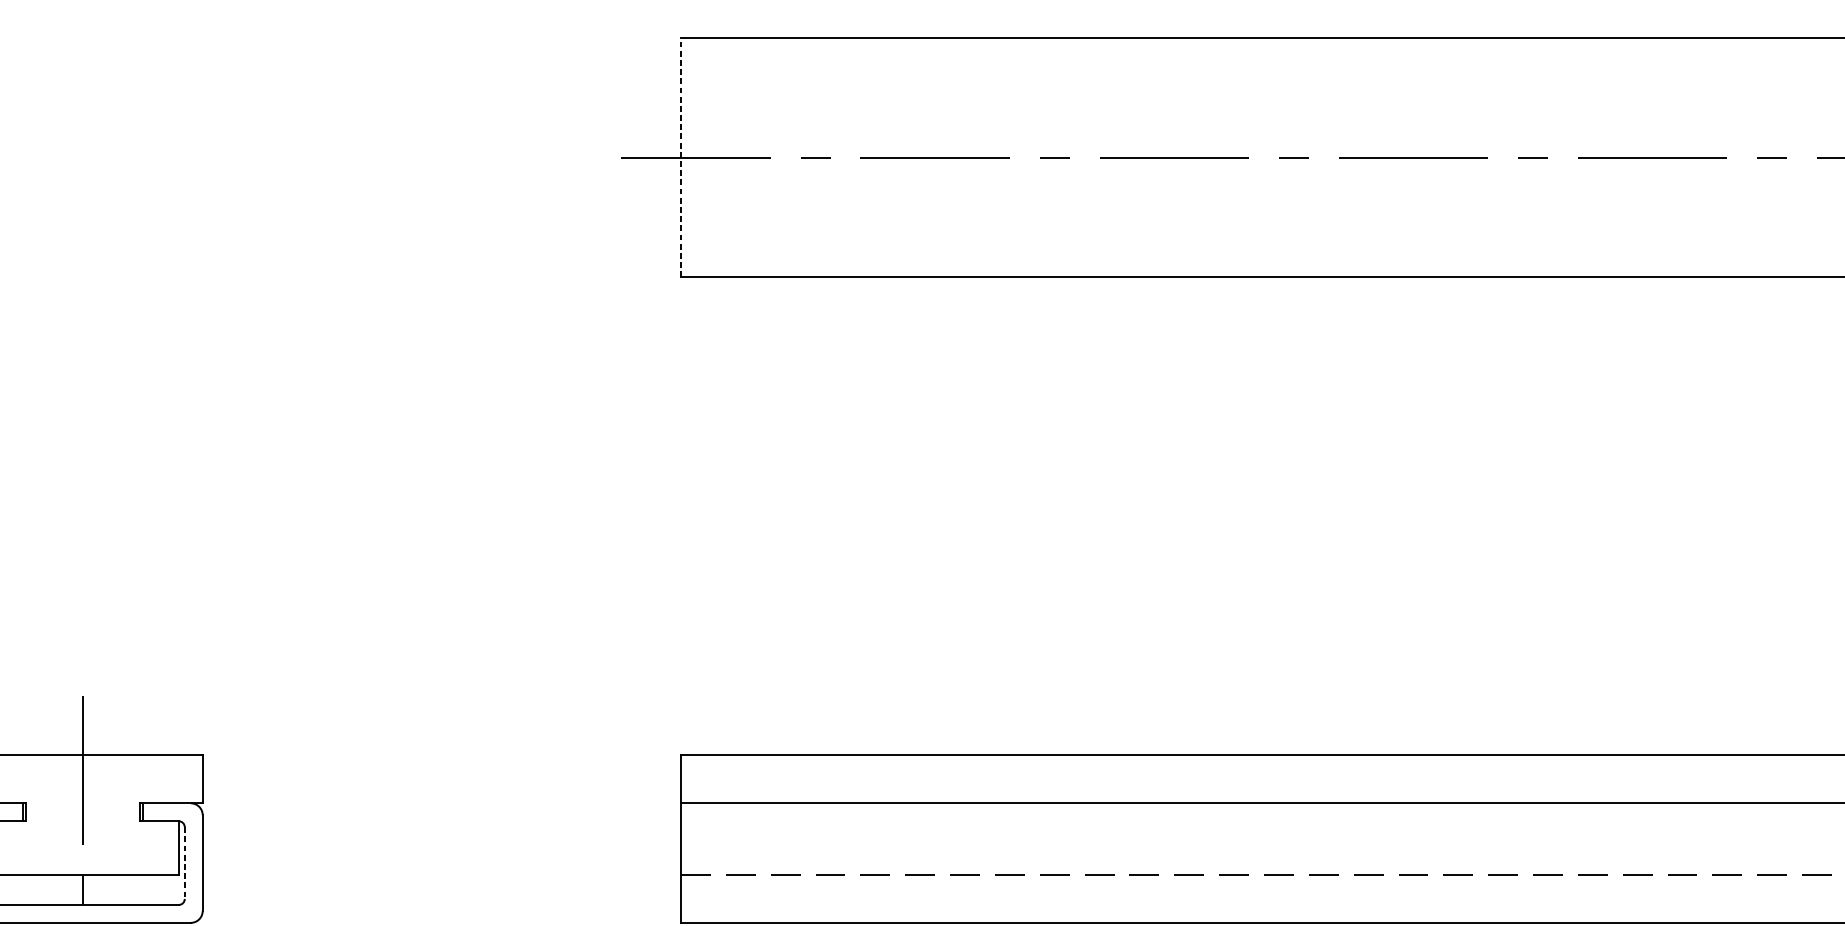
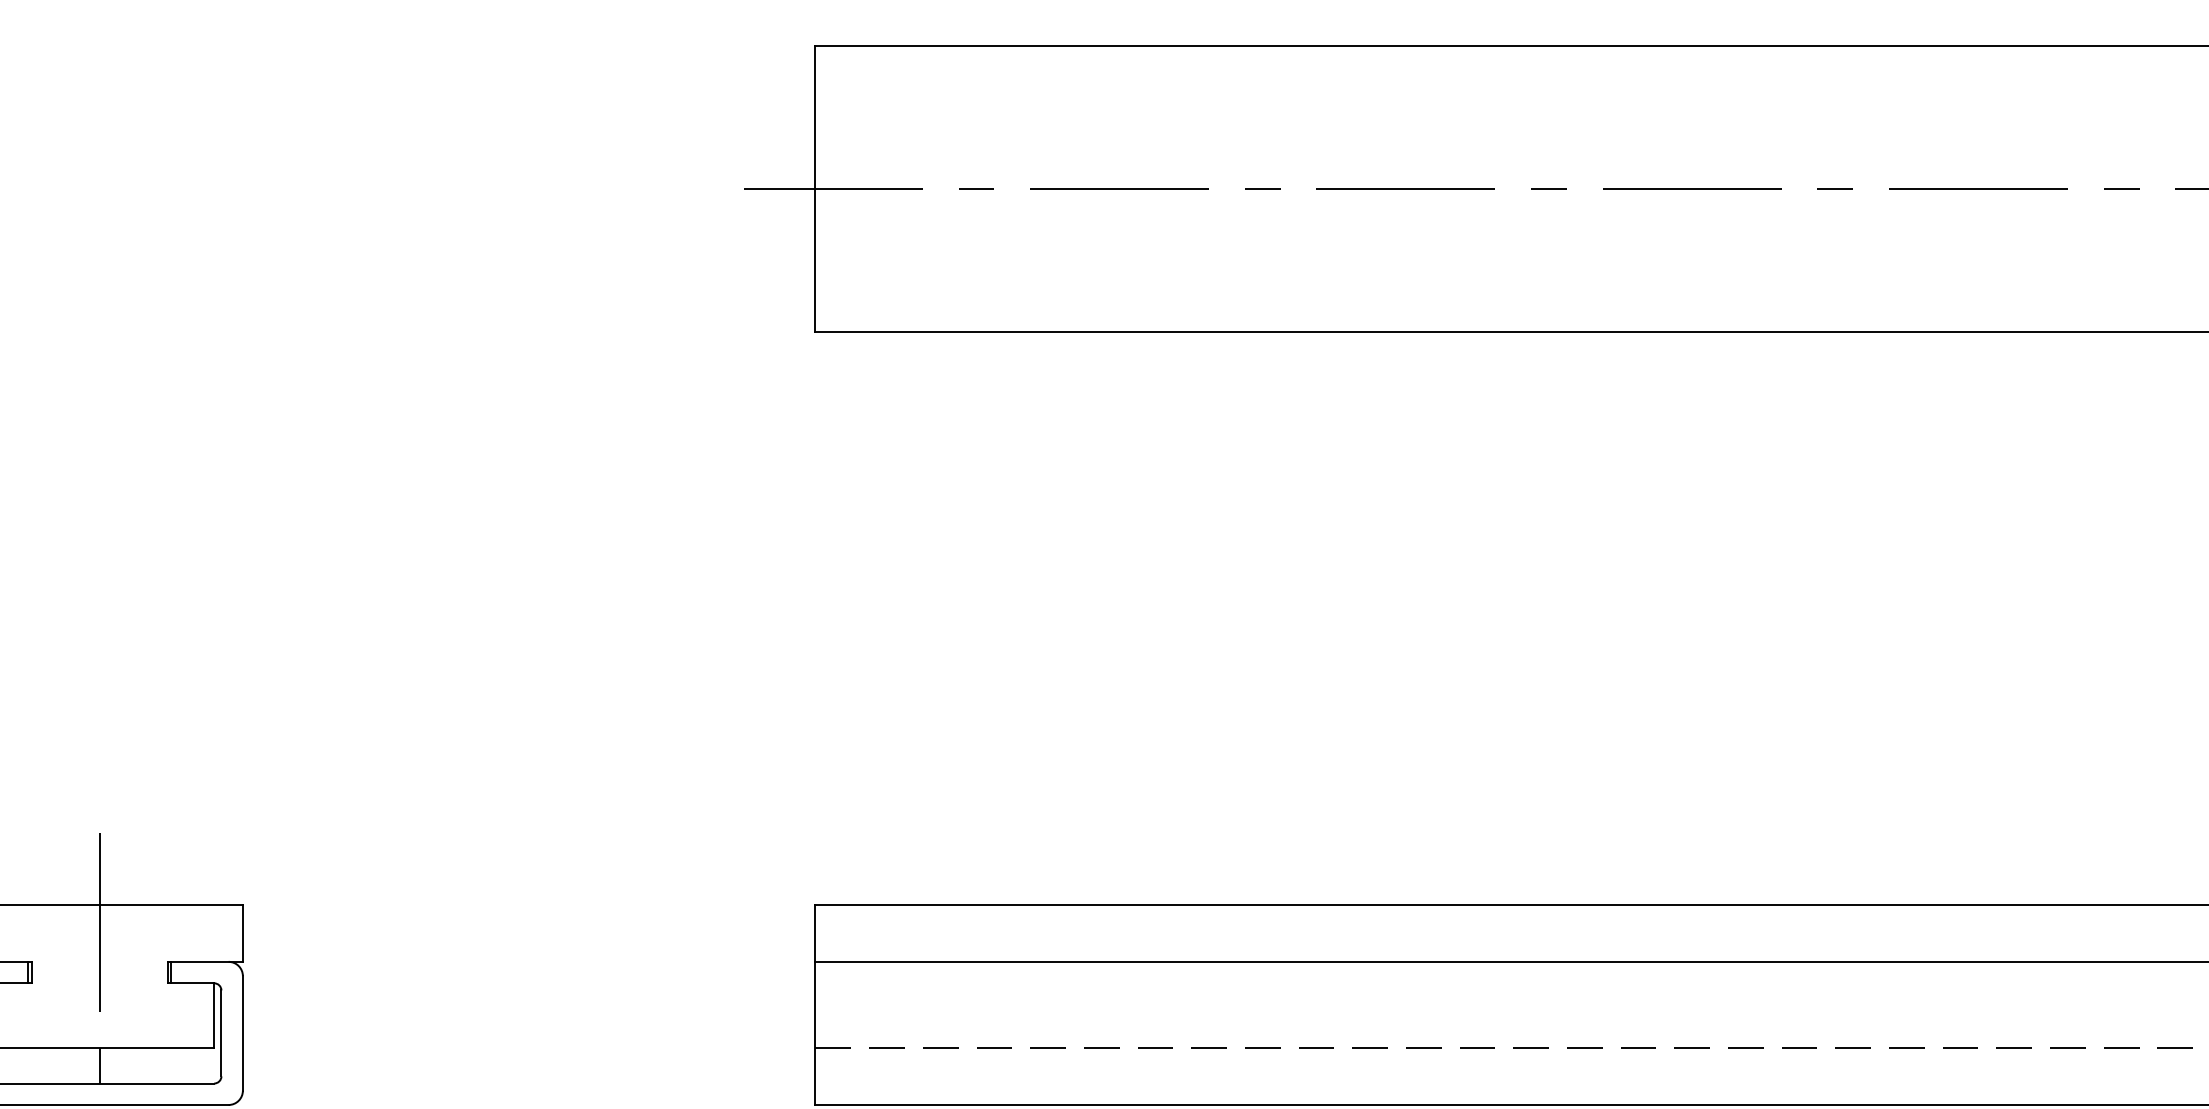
line: (681, 157) -> (815, 188), dashed -> solid
line: (184, 863) -> (221, 1033), dashed -> solid

